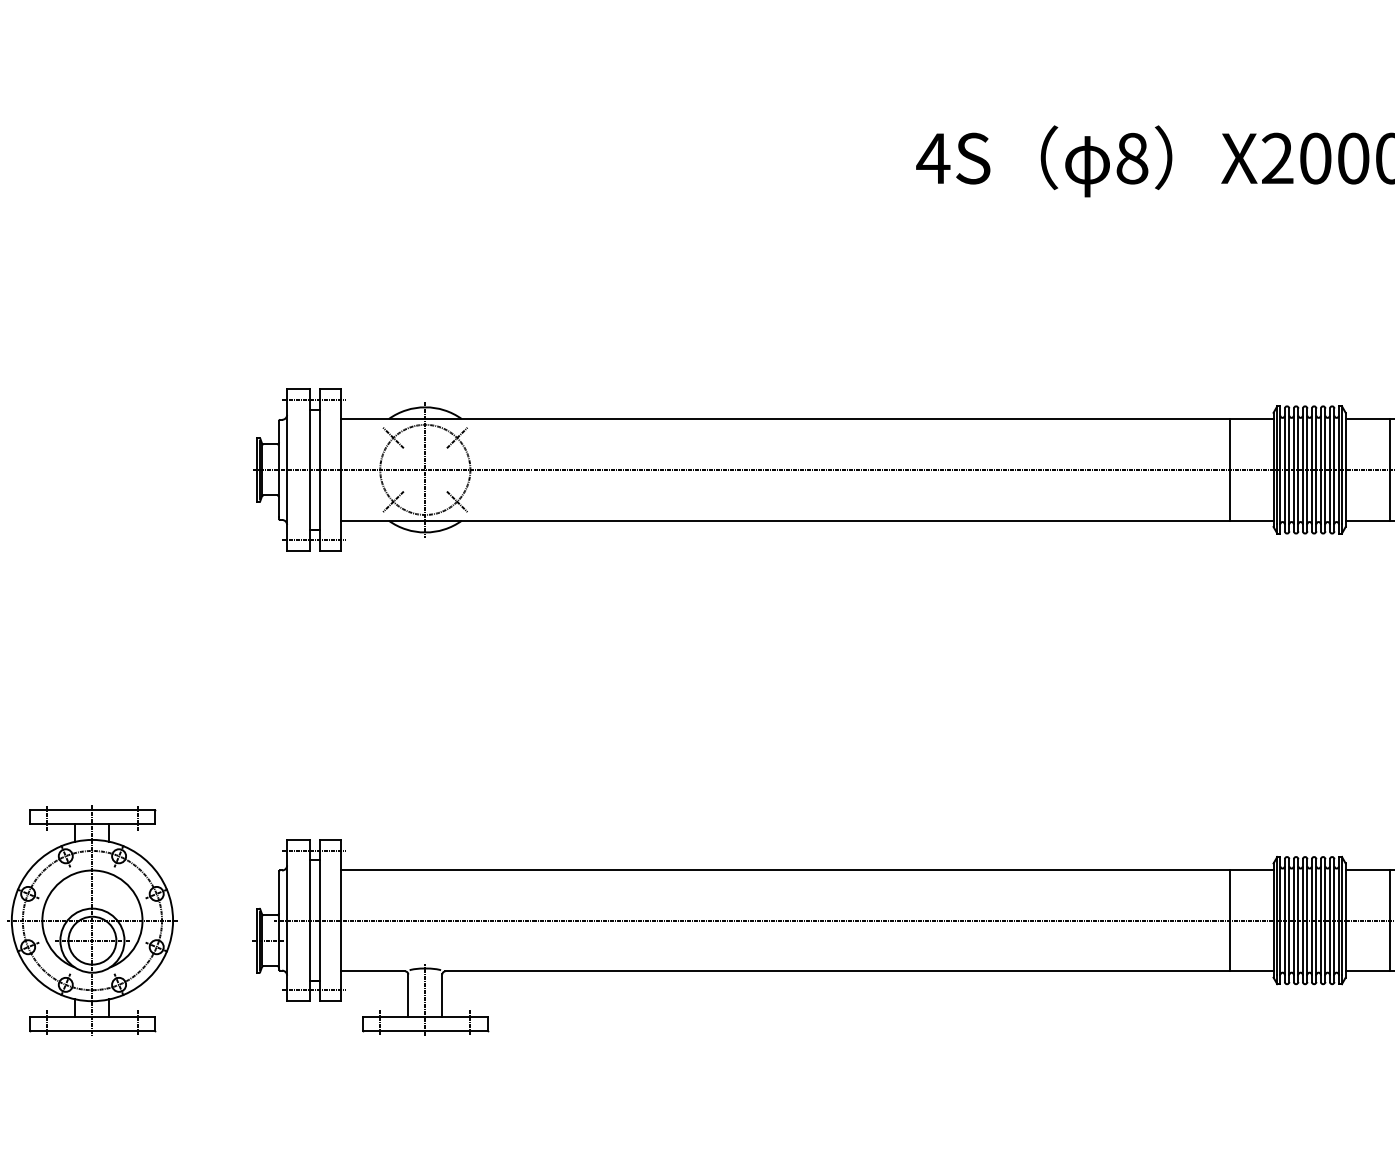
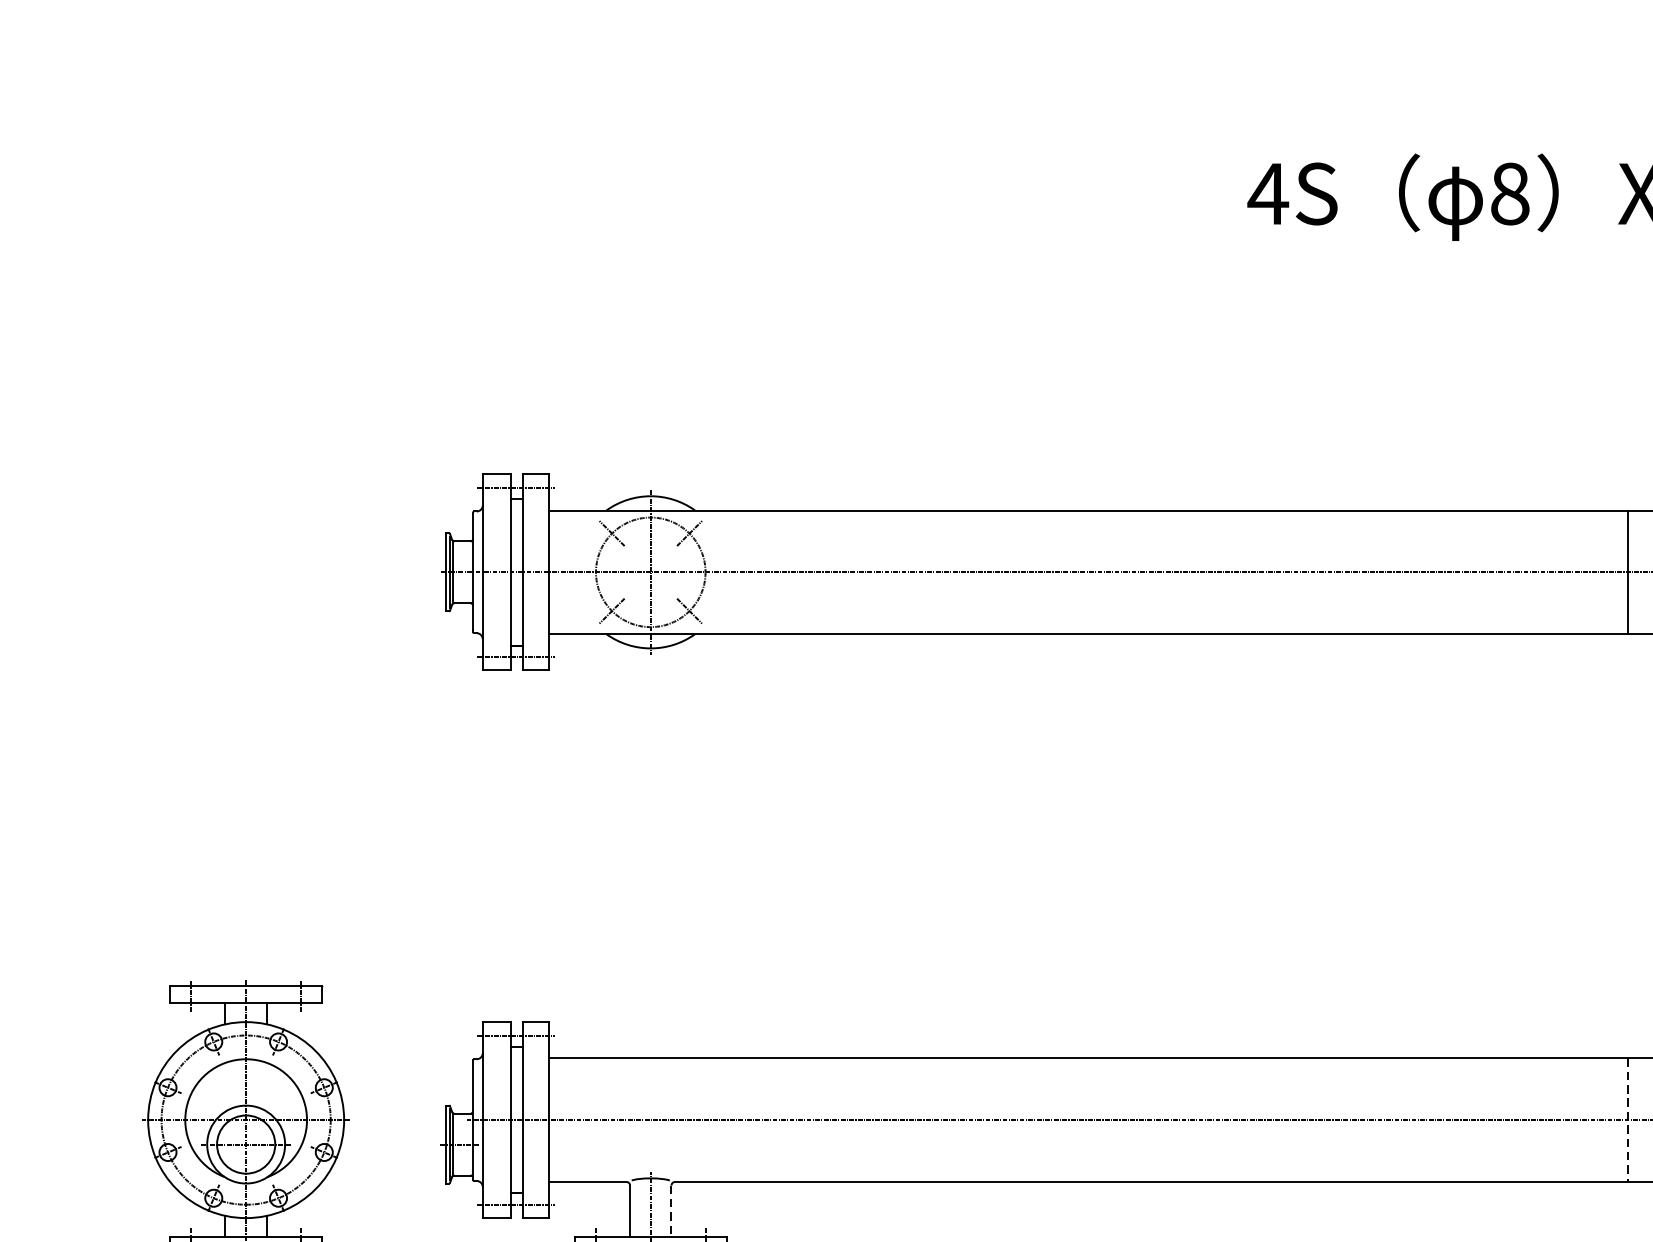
line: (1229, 920) -> (1628, 1120), solid -> dashed
line: (442, 996) -> (671, 1212), solid -> dashed

